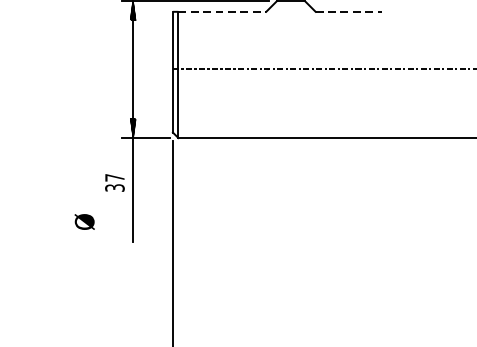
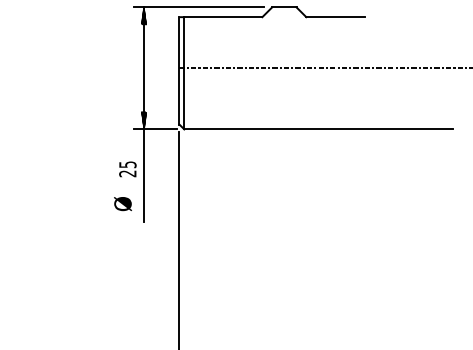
line: (222, 12) -> (223, 17), dashed -> solid
line: (349, 12) -> (336, 17), dashed -> solid
text: (114, 183) -> (127, 169), 37 -> 25
text: (84, 222) -> (122, 204), moved

